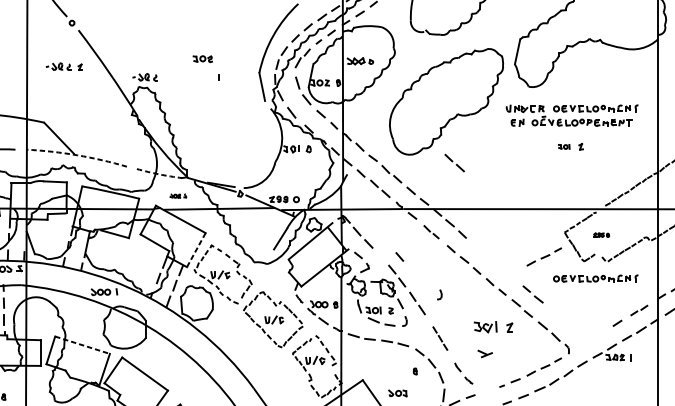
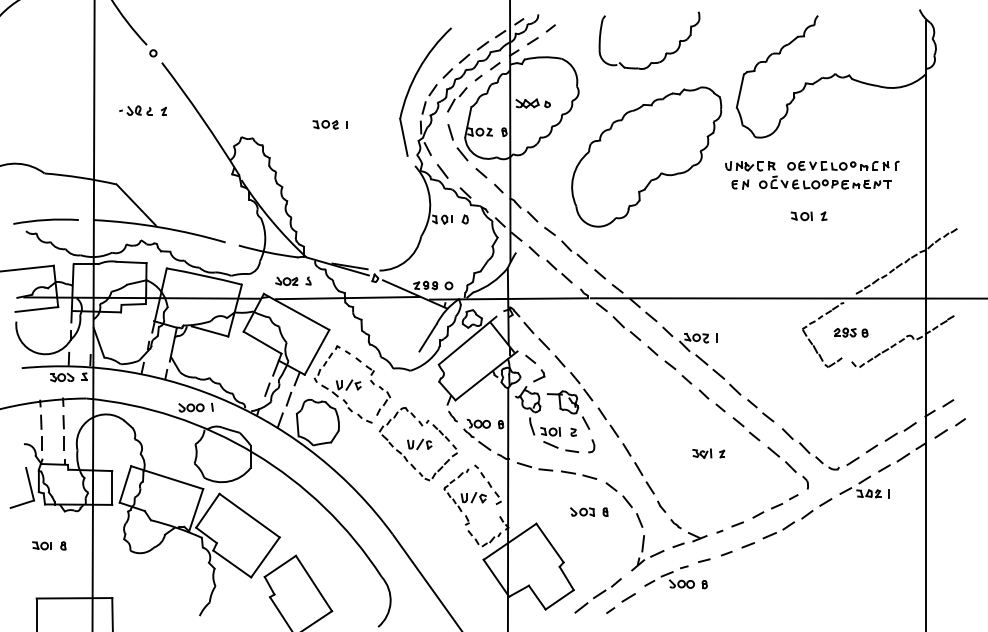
part: (202, 58) -> (325, 124), moved
part: (145, 77) -> (249, 124), removed
part: (564, 146) -> (801, 216), size x1.43
arc: (77, 155) -> (160, 227), dashed -> solid
part: (454, 162) -> (657, 237), removed
arc: (159, 174) -> (268, 252), dashed -> solid
part: (178, 195) -> (293, 280), size x1.67
part: (431, 232) -> (626, 328), size x1.43
part: (601, 235) -> (850, 332), size x1.67
line: (196, 250) -> (317, 352), dashed -> solid
line: (399, 257) -> (559, 361), moved
part: (544, 257) -> (775, 361), removed
part: (494, 259) -> (710, 364), added
part: (595, 278) -> (843, 389), removed
part: (439, 295) -> (637, 411), removed
part: (639, 310) -> (900, 431), size x1.43
part: (493, 326) -> (708, 453), size x0.62
part: (575, 329) -> (816, 456), added
part: (440, 338) -> (638, 468), size x1.67
line: (82, 345) -> (167, 477), dashed -> solid
part: (485, 354) -> (697, 537), moved
part: (397, 392) -> (582, 511), moved

